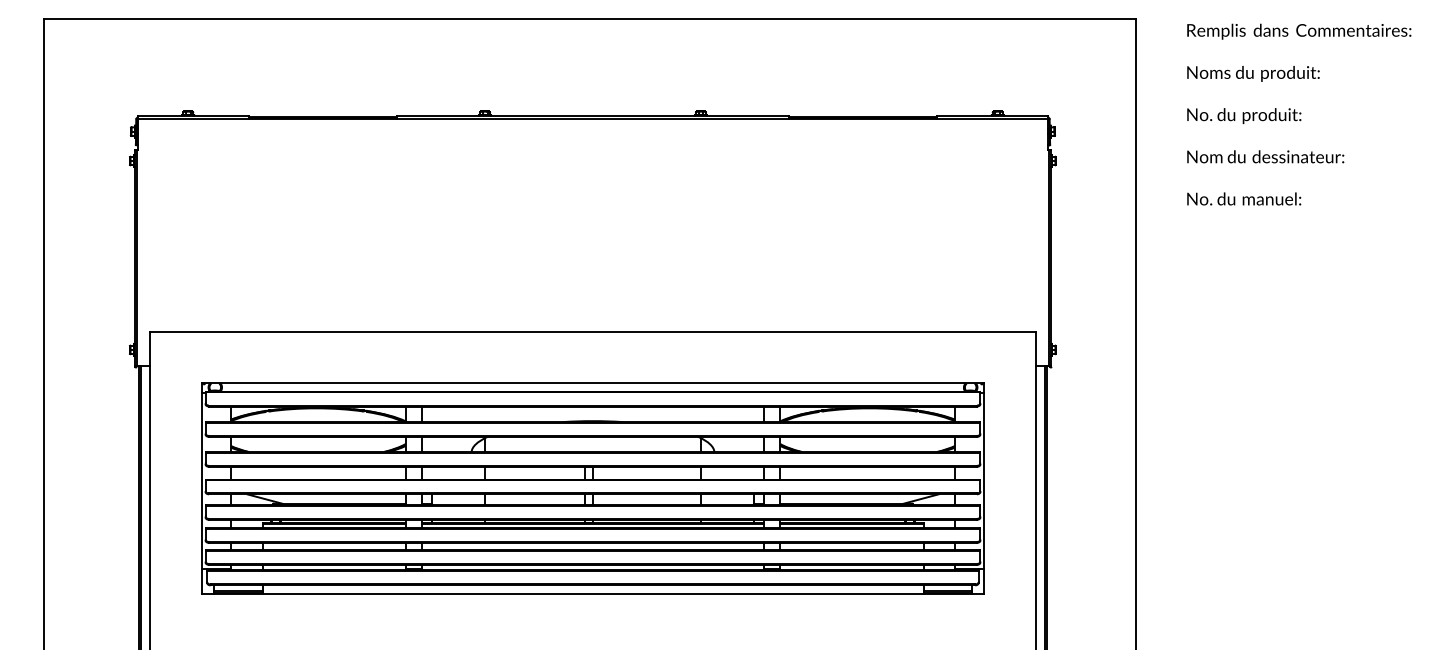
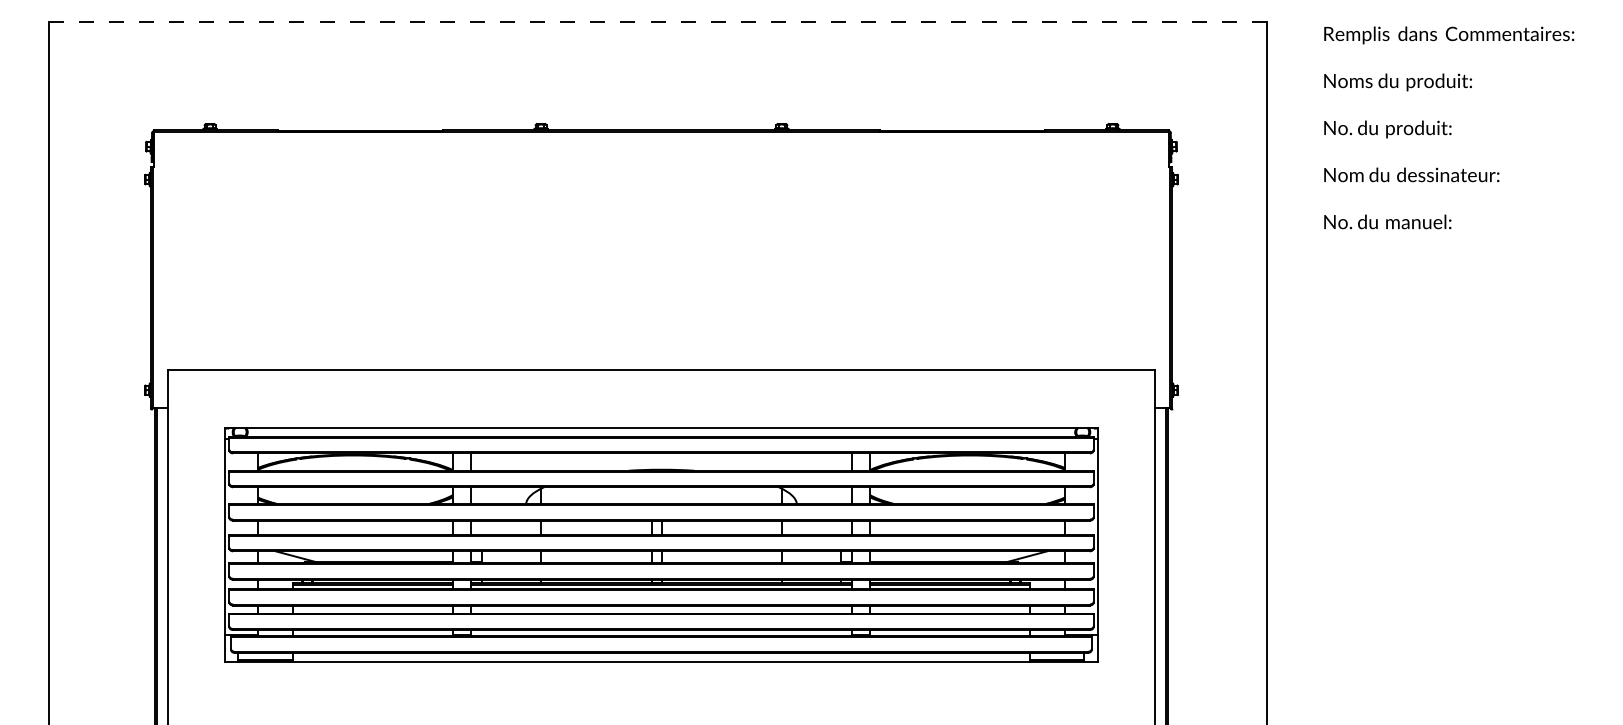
line: (589, 19) -> (657, 21), solid -> dashed

